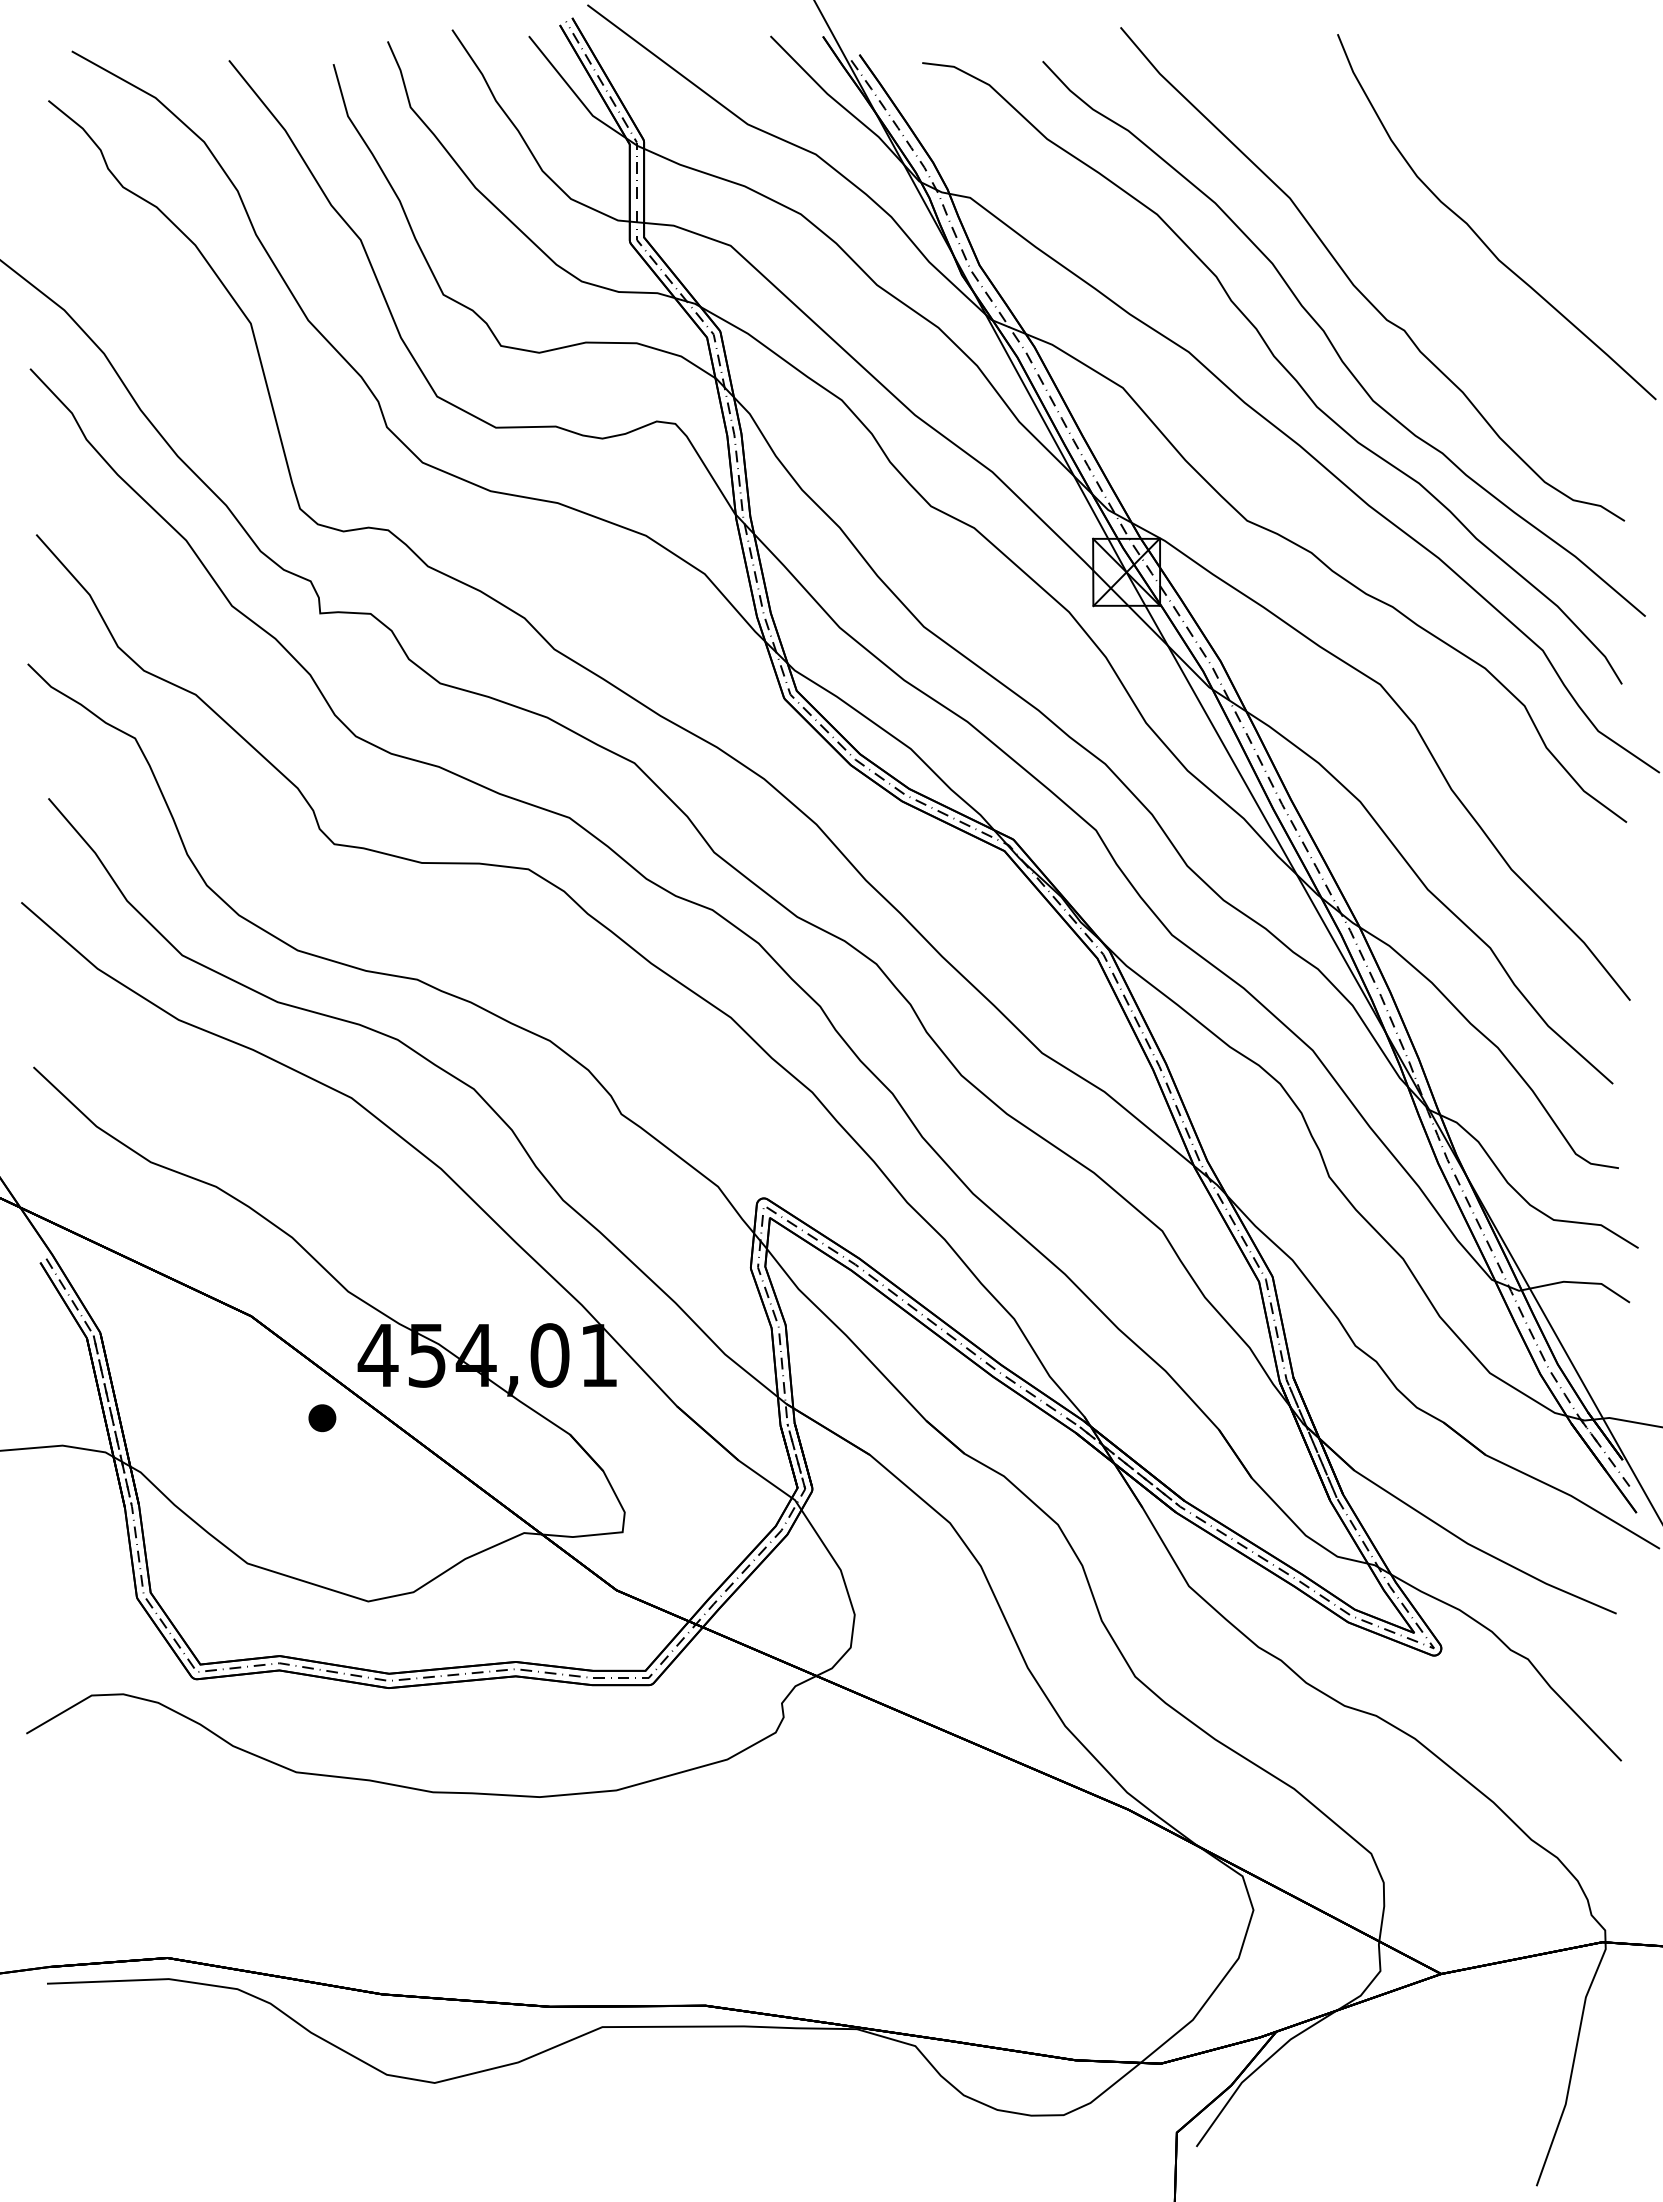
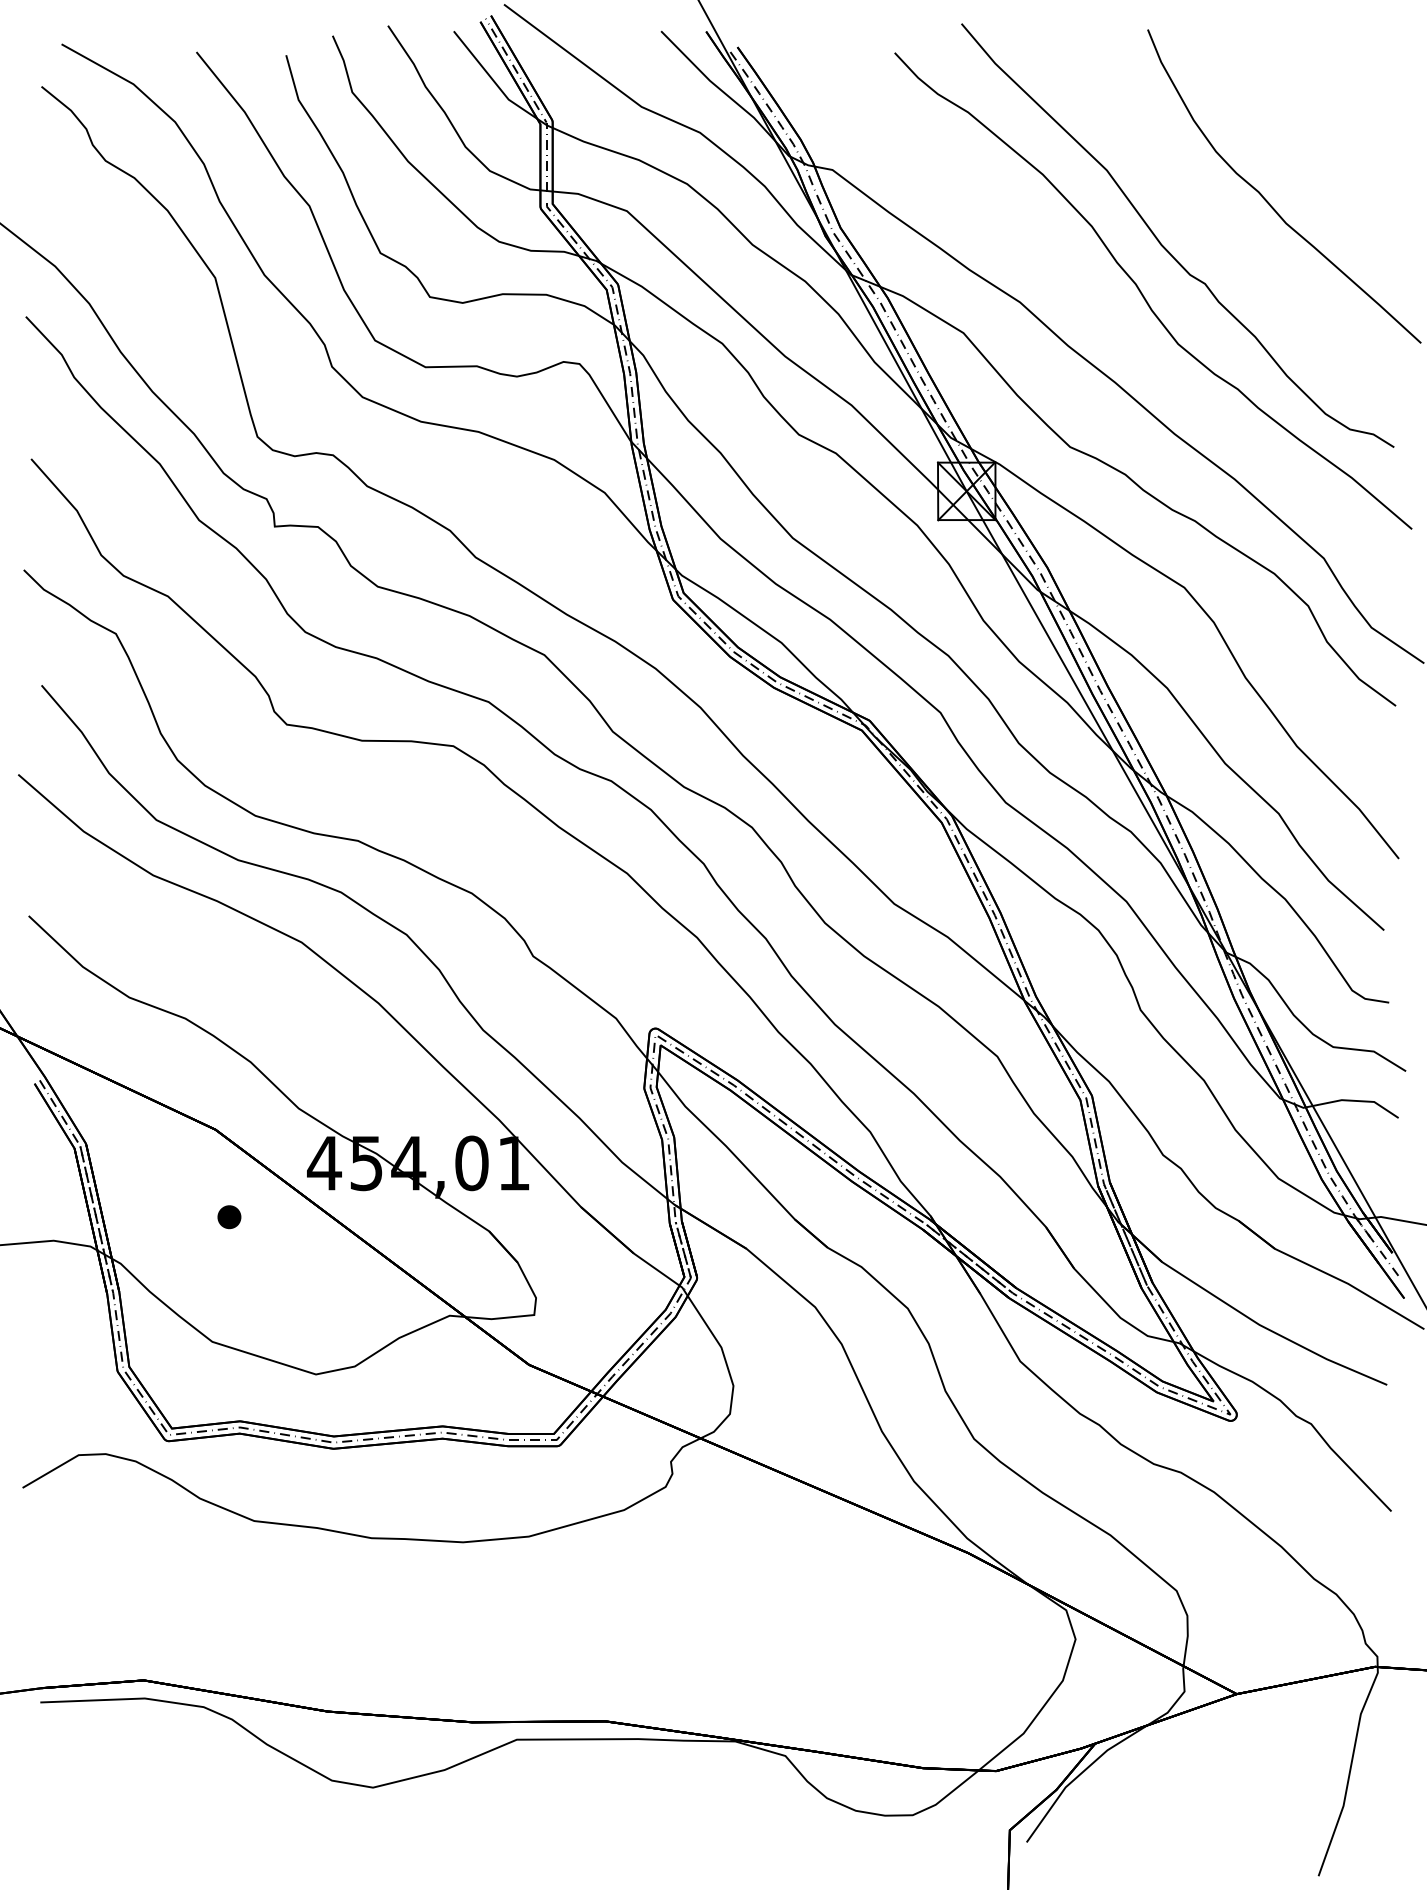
curve: (1282, 367) -> (1100, 315), removed
part: (322, 1418) -> (229, 1217), moved

